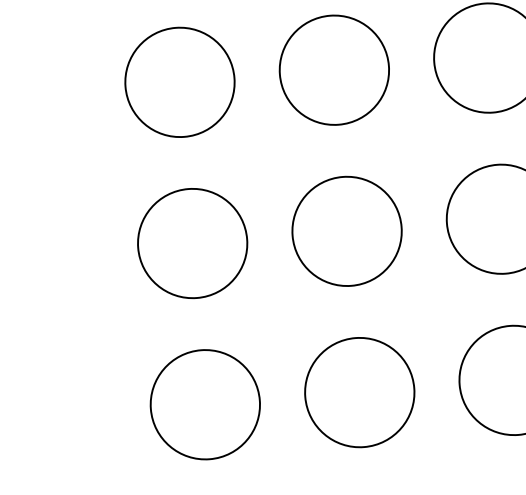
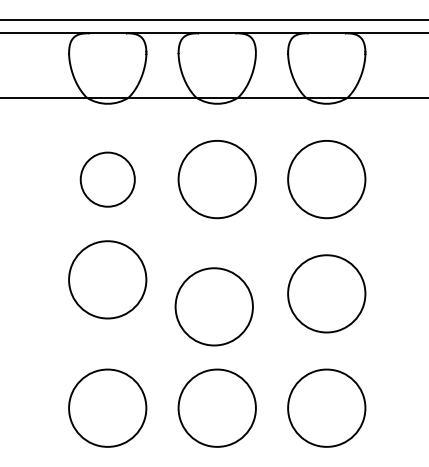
part: (179, 82) -> (107, 179), size x0.7
part: (345, 230) -> (213, 306), moved
part: (192, 243) -> (107, 279), moved

